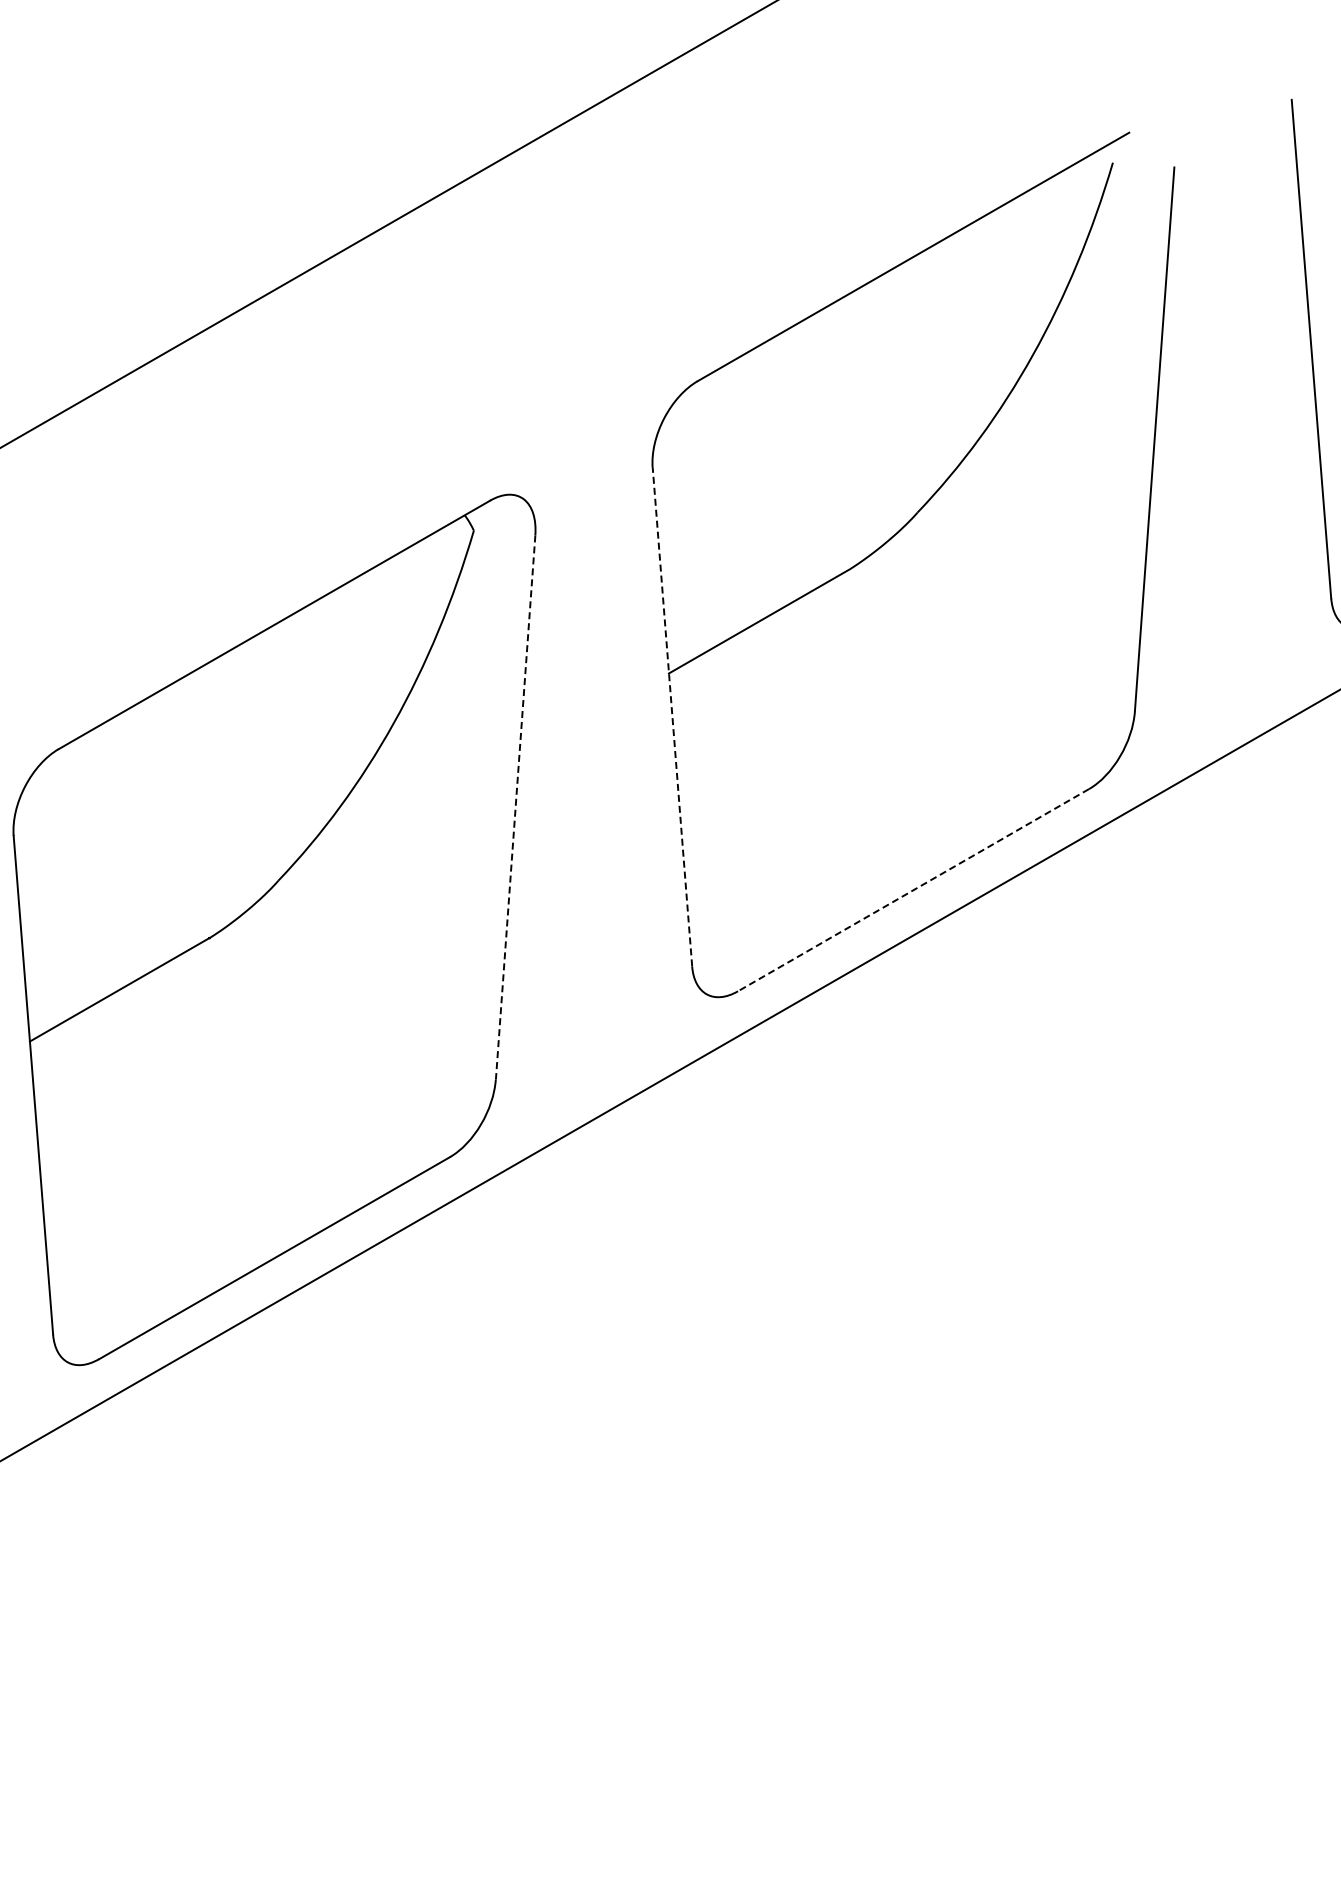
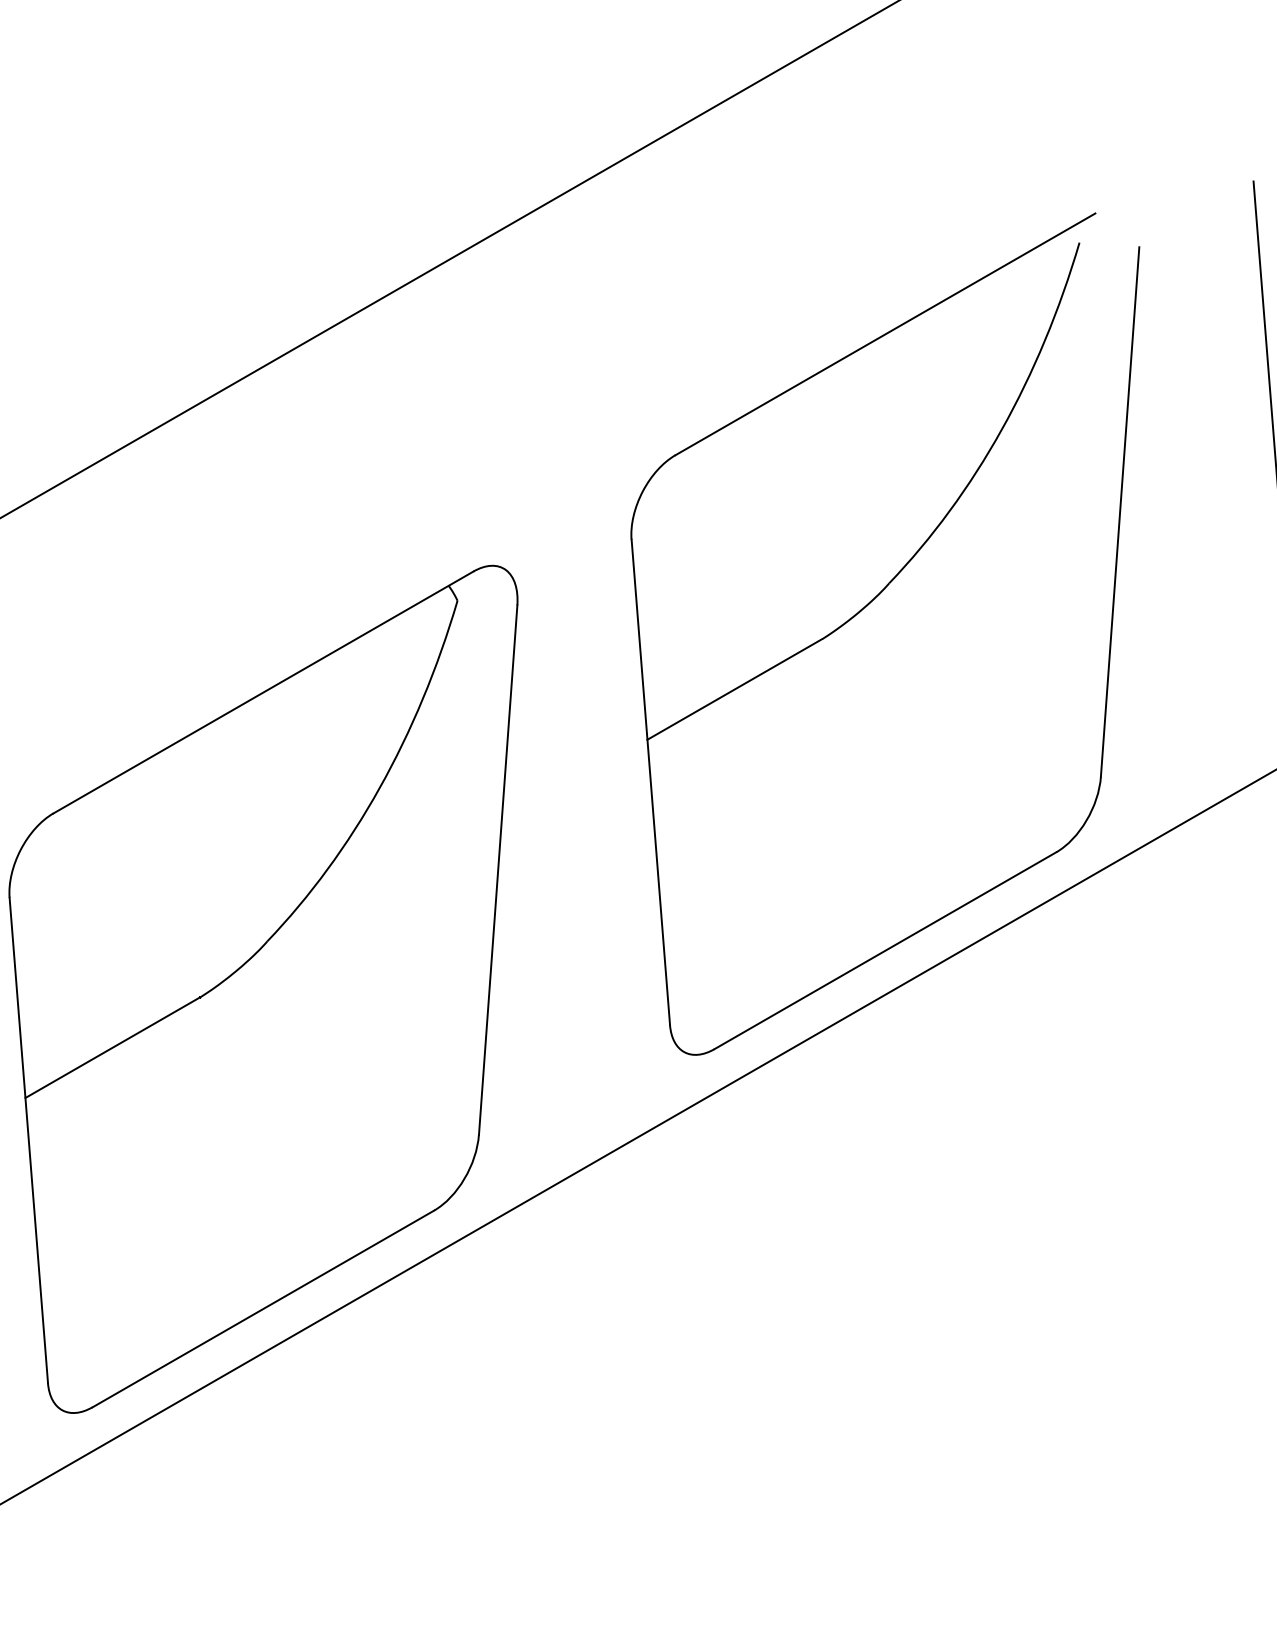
line: (672, 716) -> (650, 781), dashed -> solid
line: (515, 807) -> (498, 870), dashed -> solid
line: (913, 890) -> (885, 951), dashed -> solid

